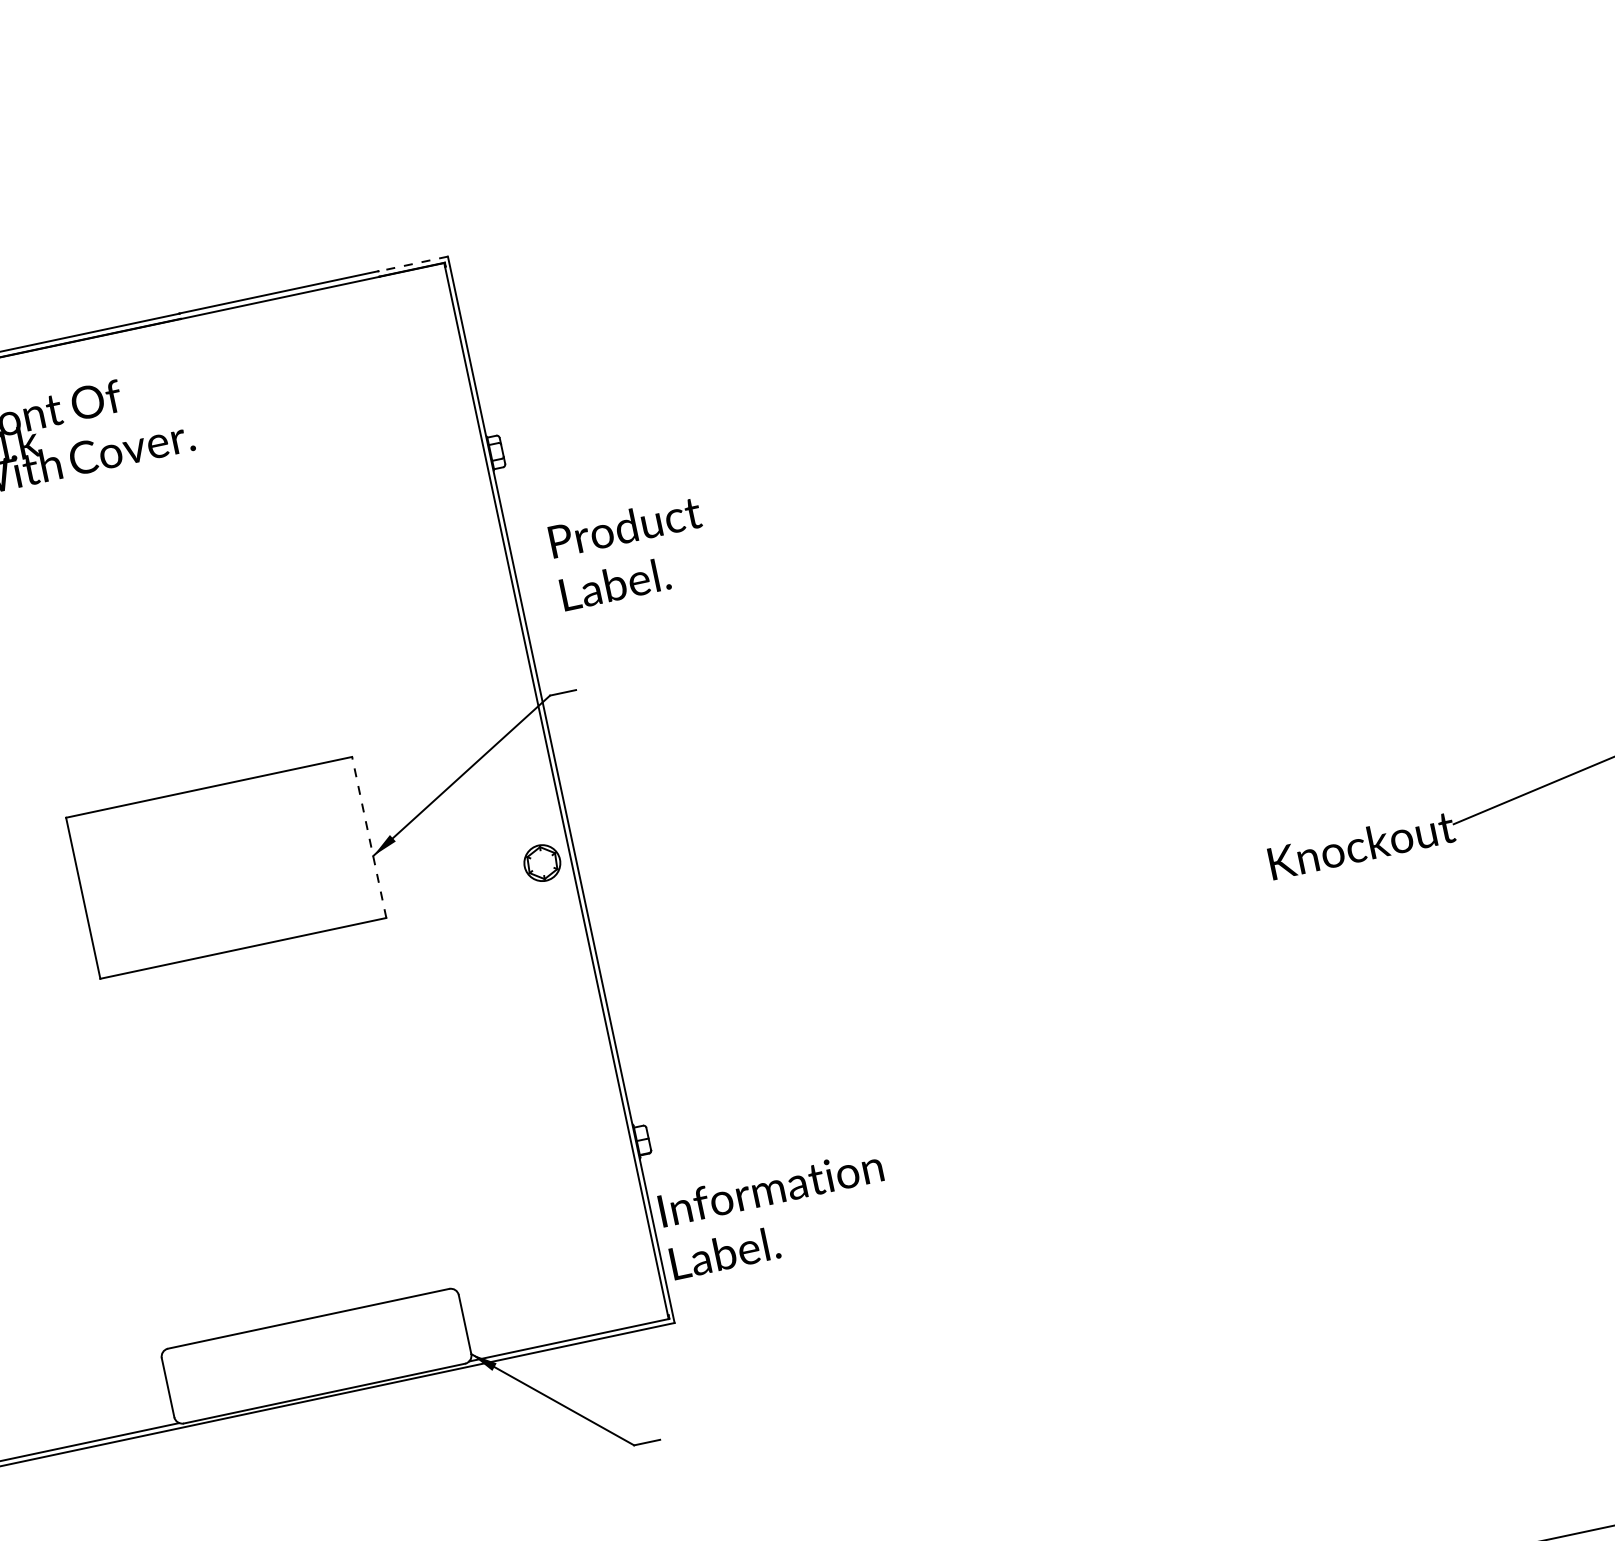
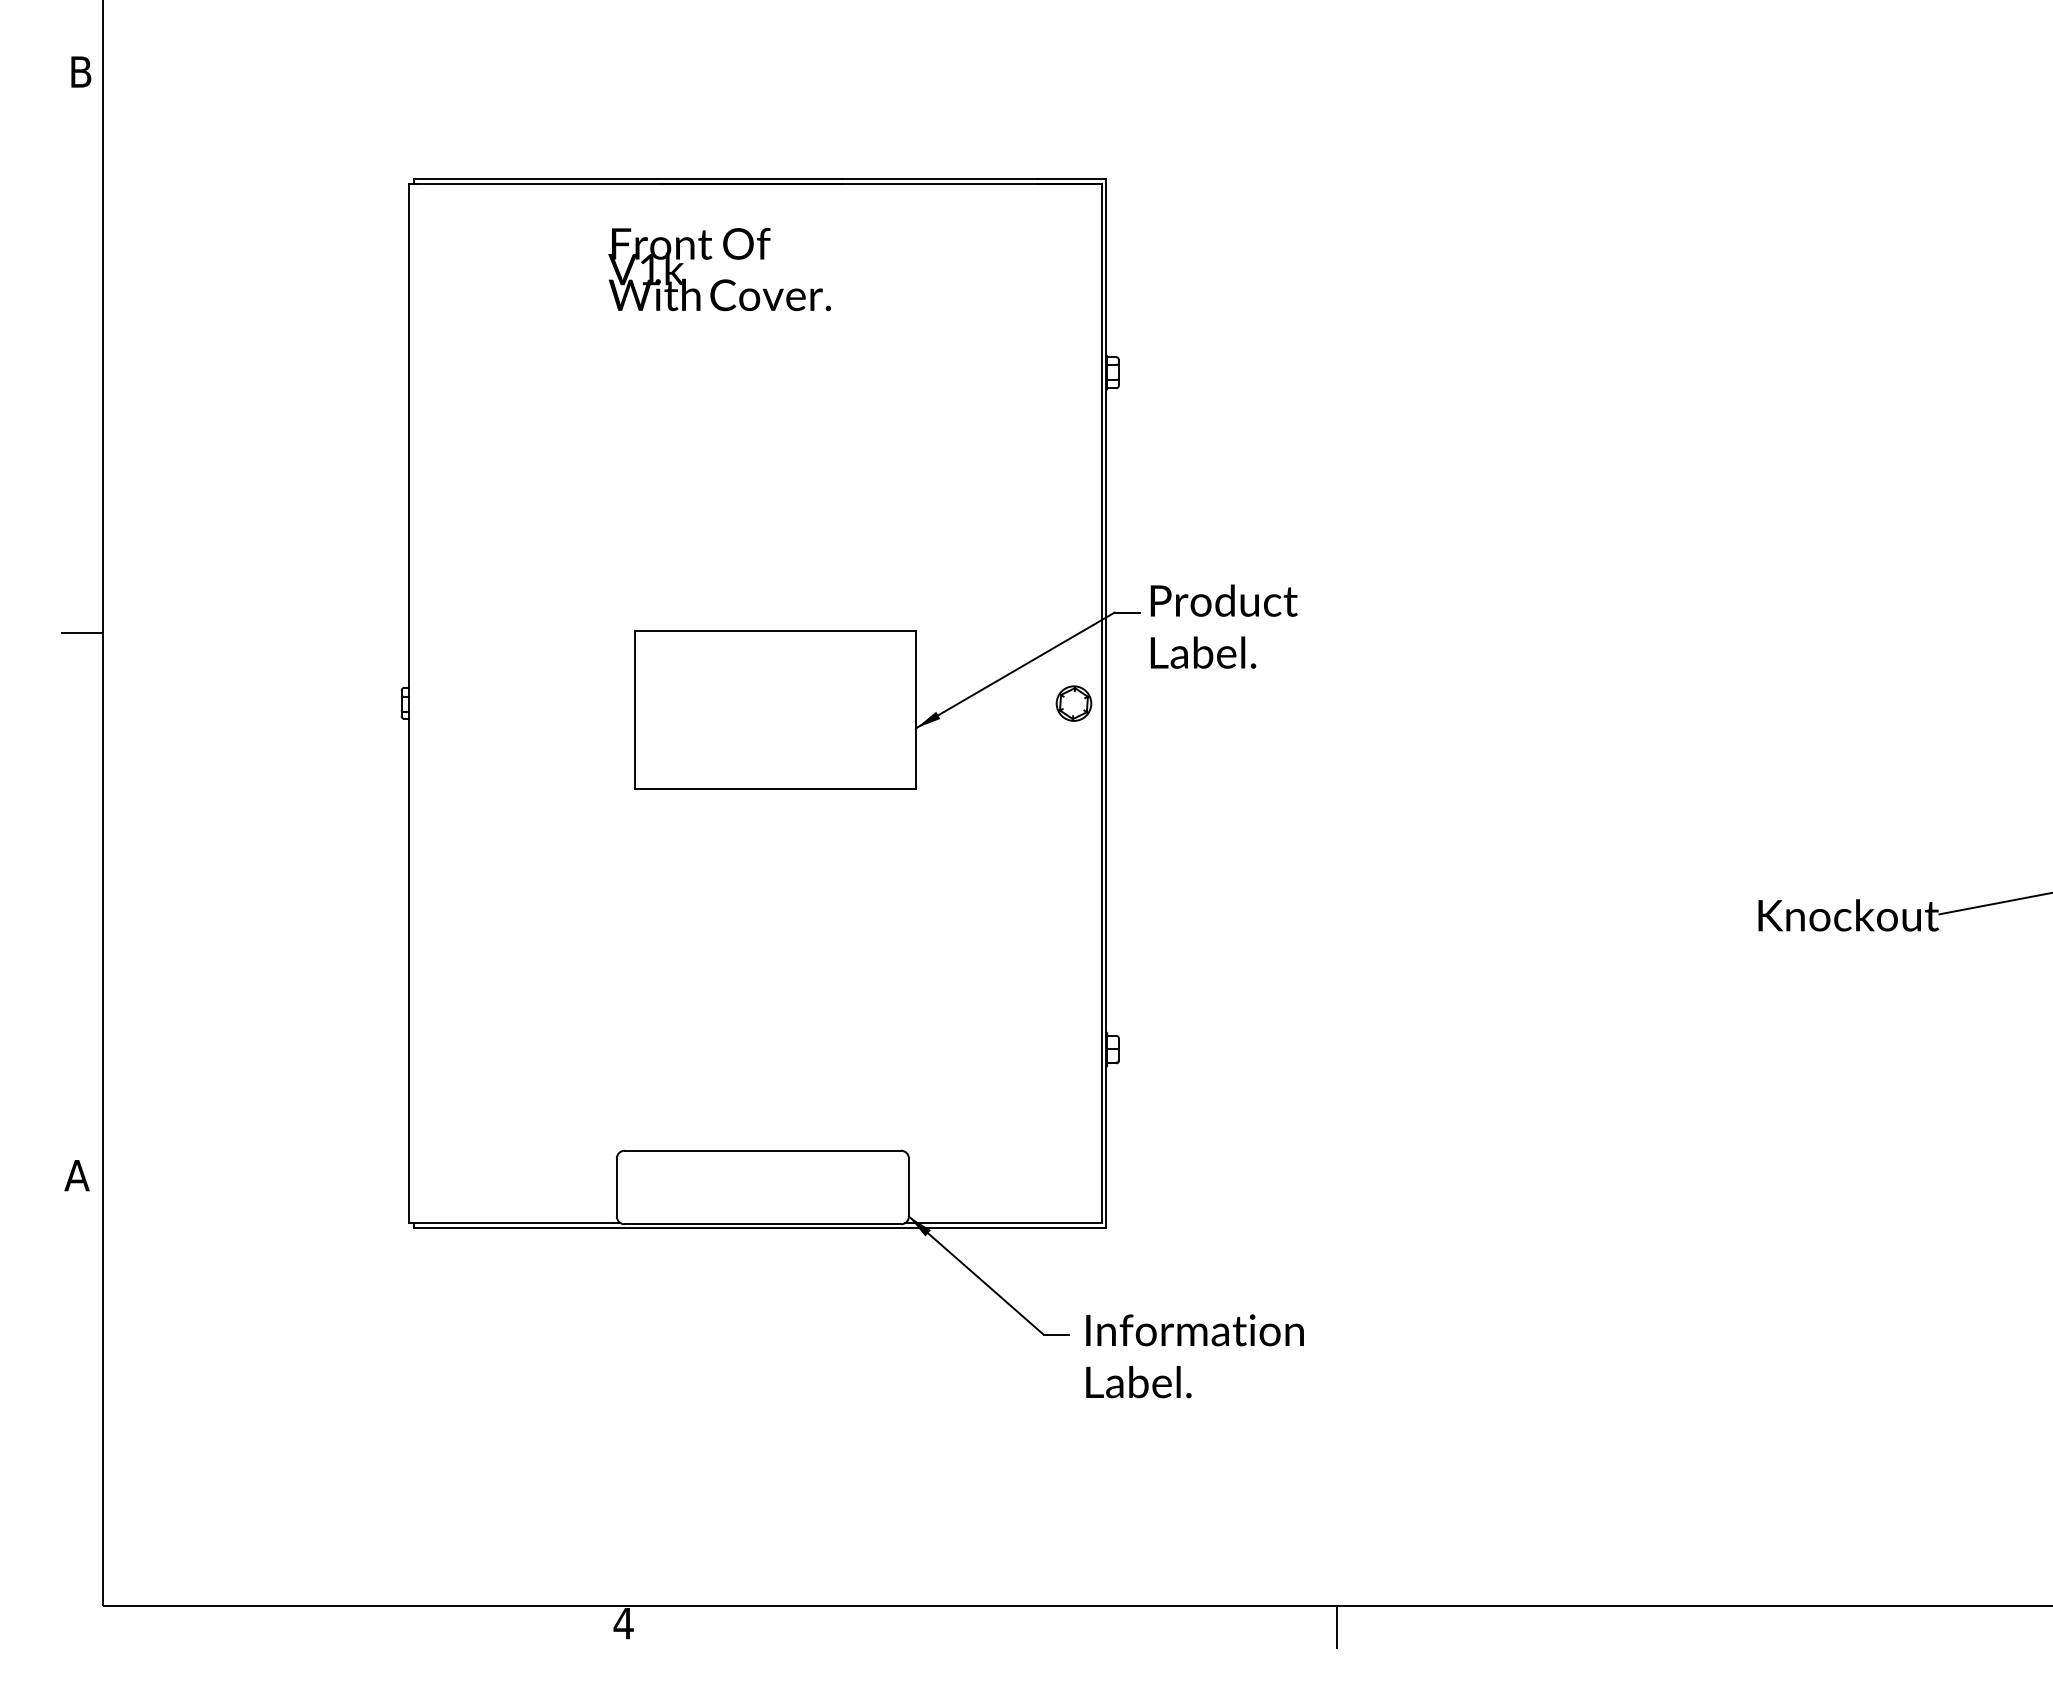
line: (412, 263) -> (1071, 178), dashed -> solid
text: (630, 553) -> (1223, 626), moved
line: (369, 837) -> (916, 709), dashed -> solid
part: (541, 863) -> (1073, 703), moved
text: (776, 1214) -> (1194, 1356), moved

